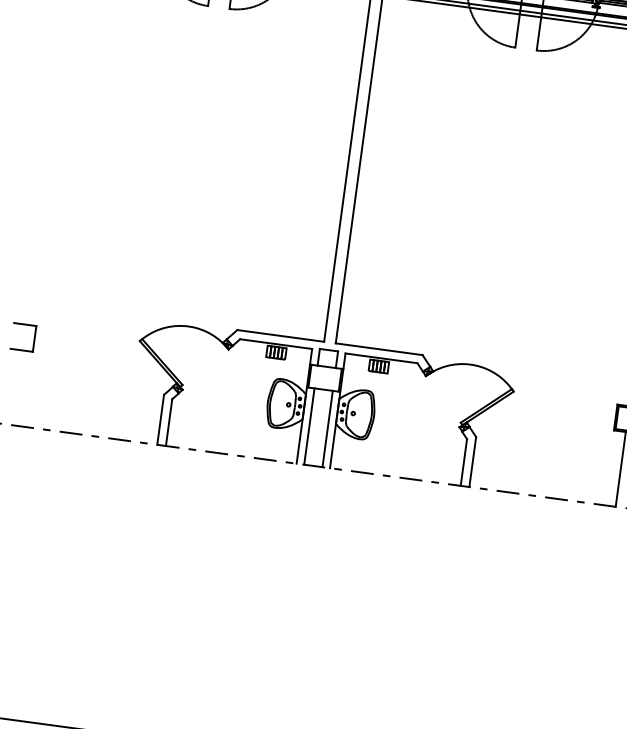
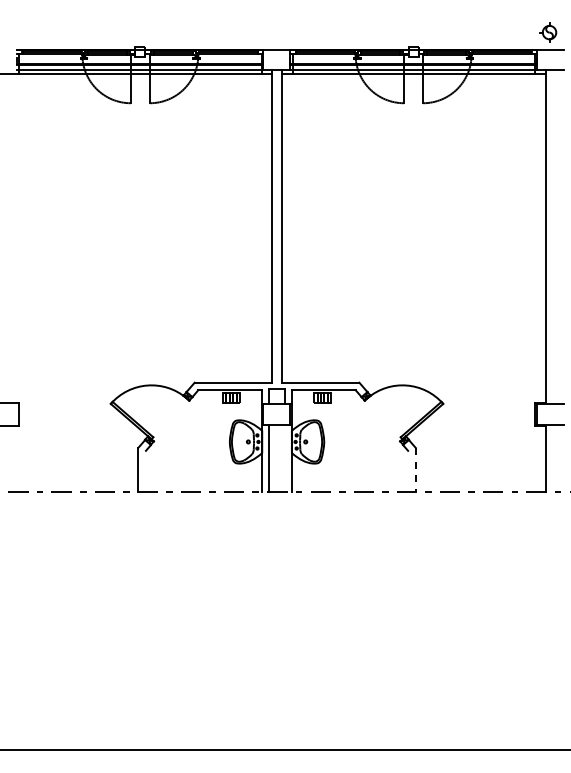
line: (168, 422) -> (145, 471), removed
line: (327, 429) -> (285, 458), removed
line: (464, 462) -> (408, 471), removed
line: (472, 462) -> (415, 470), solid -> dashed

